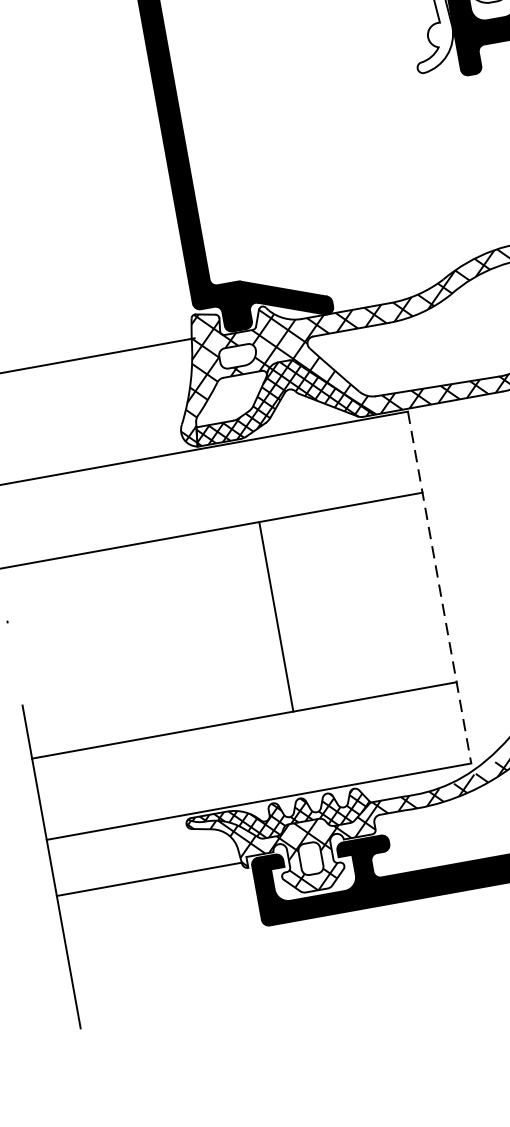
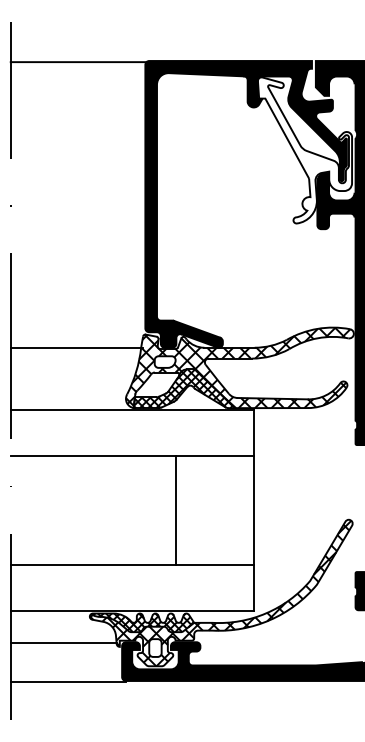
line: (438, 587) -> (253, 510), dashed -> solid
line: (276, 616) -> (176, 510), moved
line: (169, 946) -> (68, 682), added

